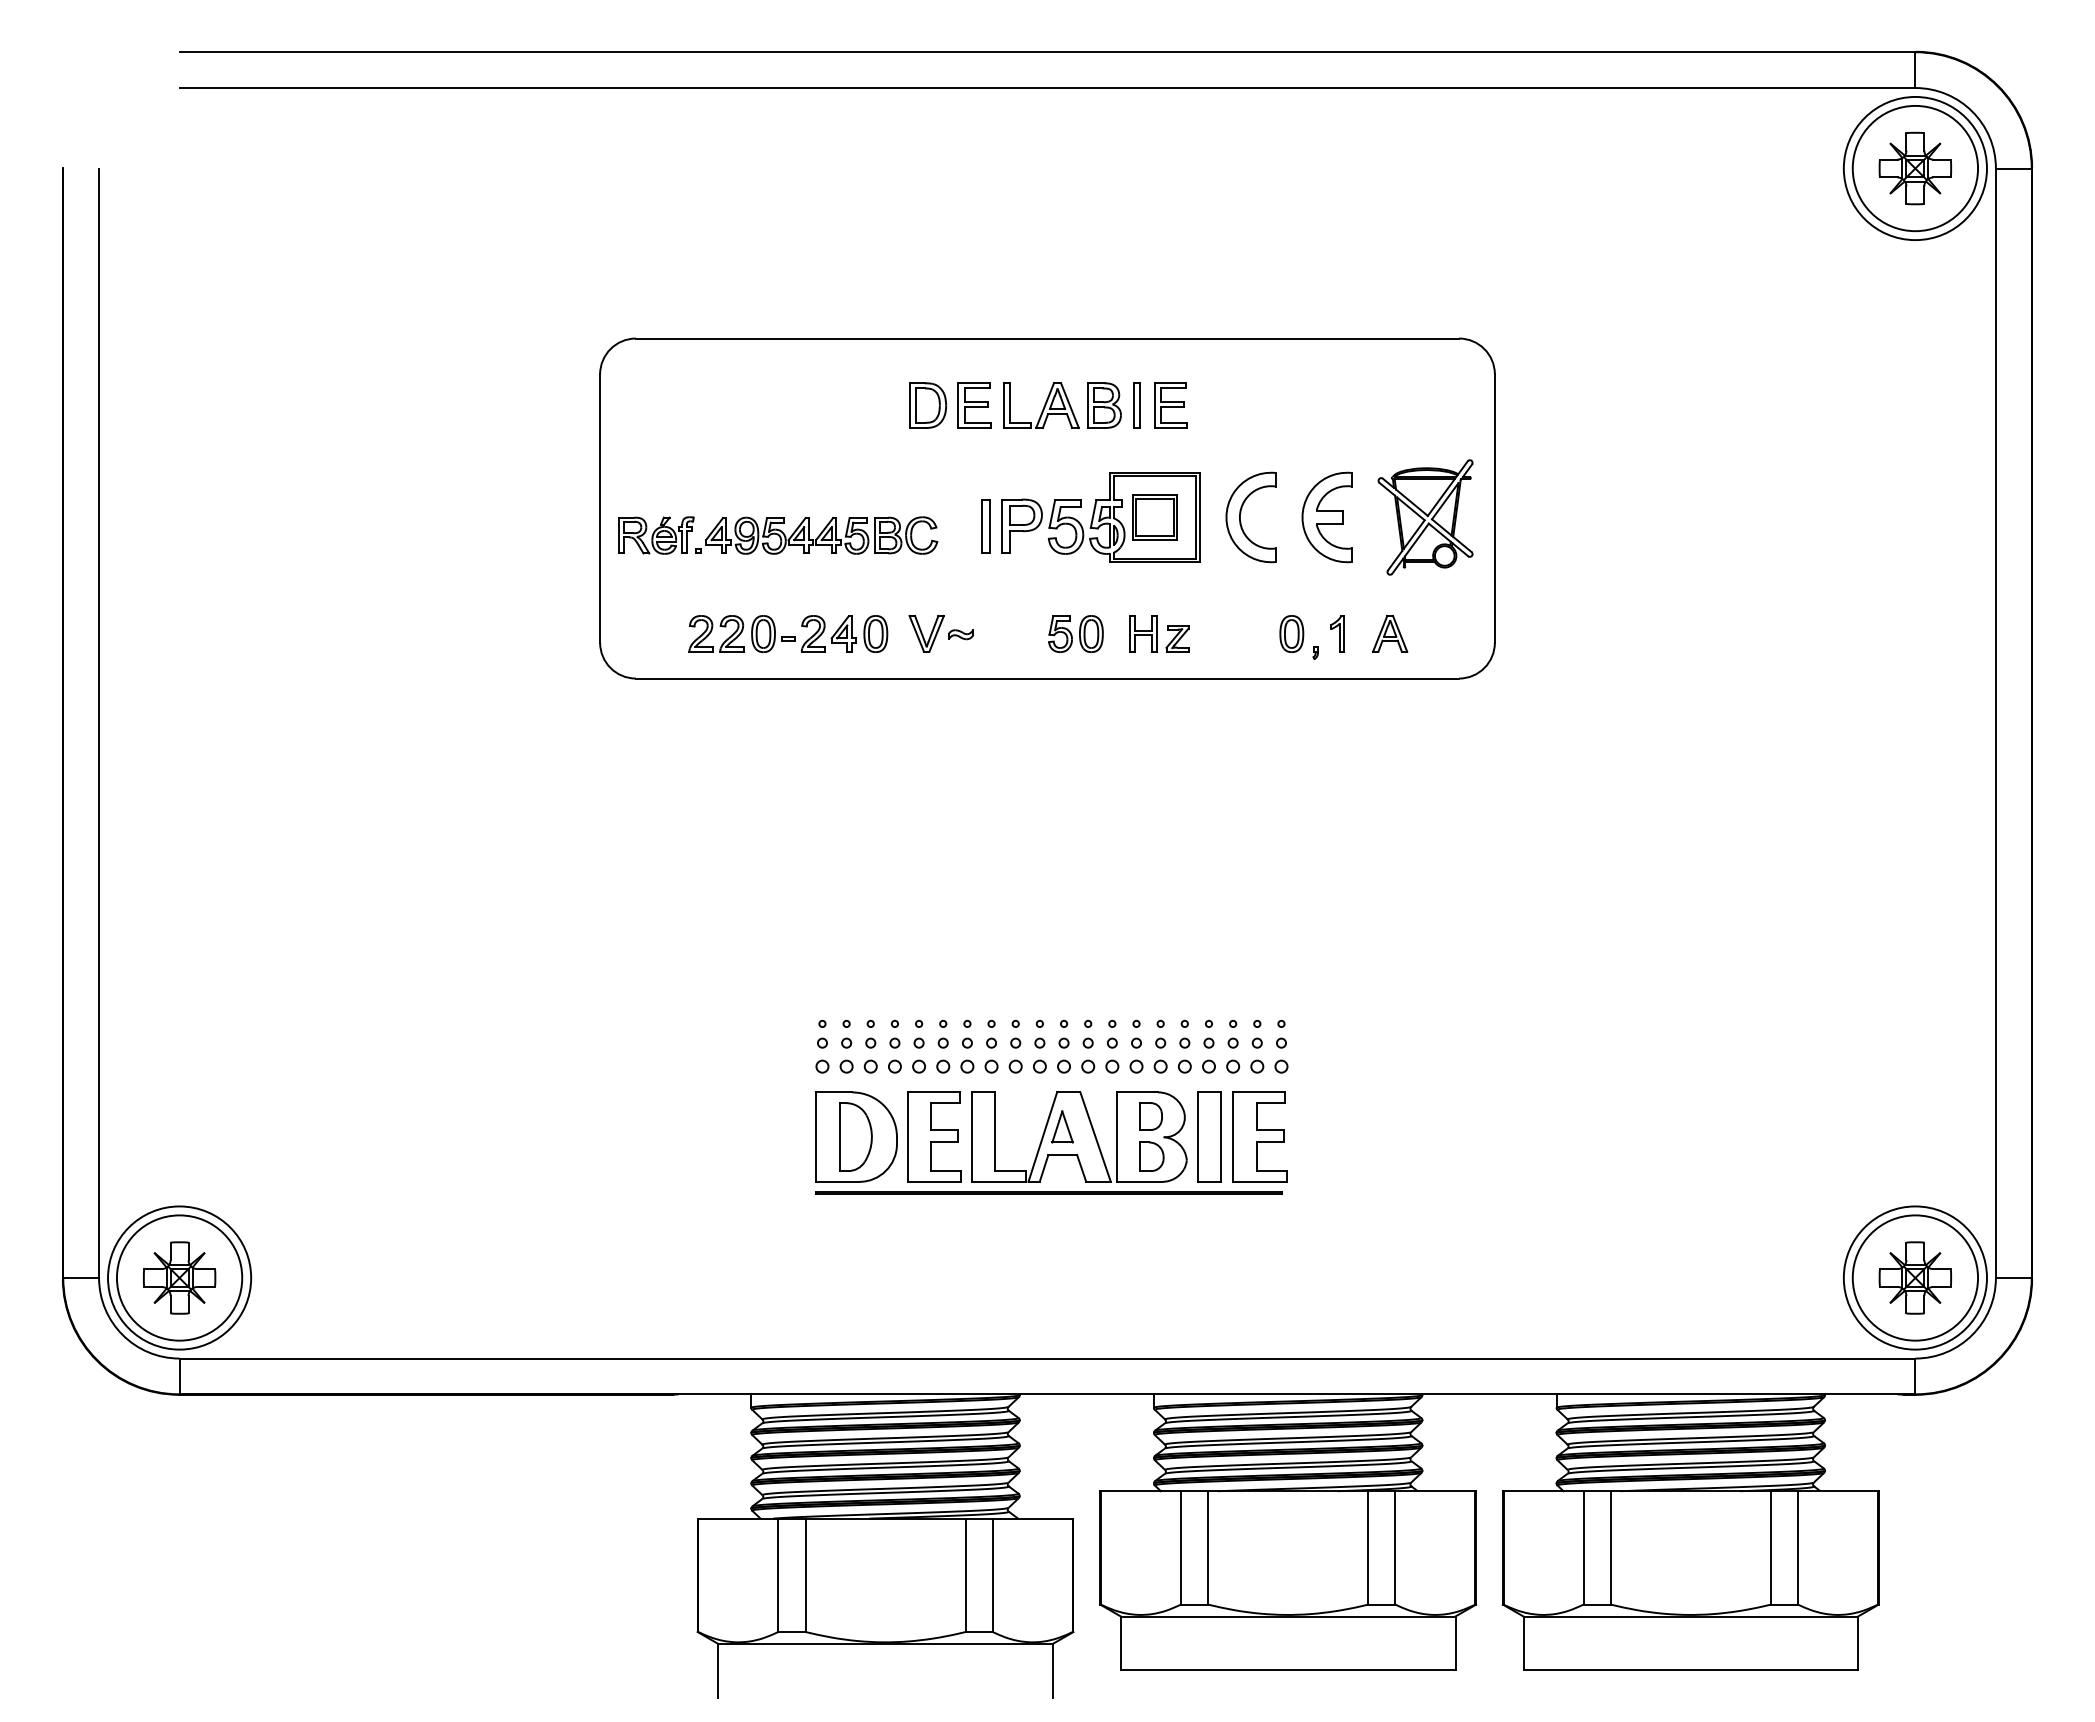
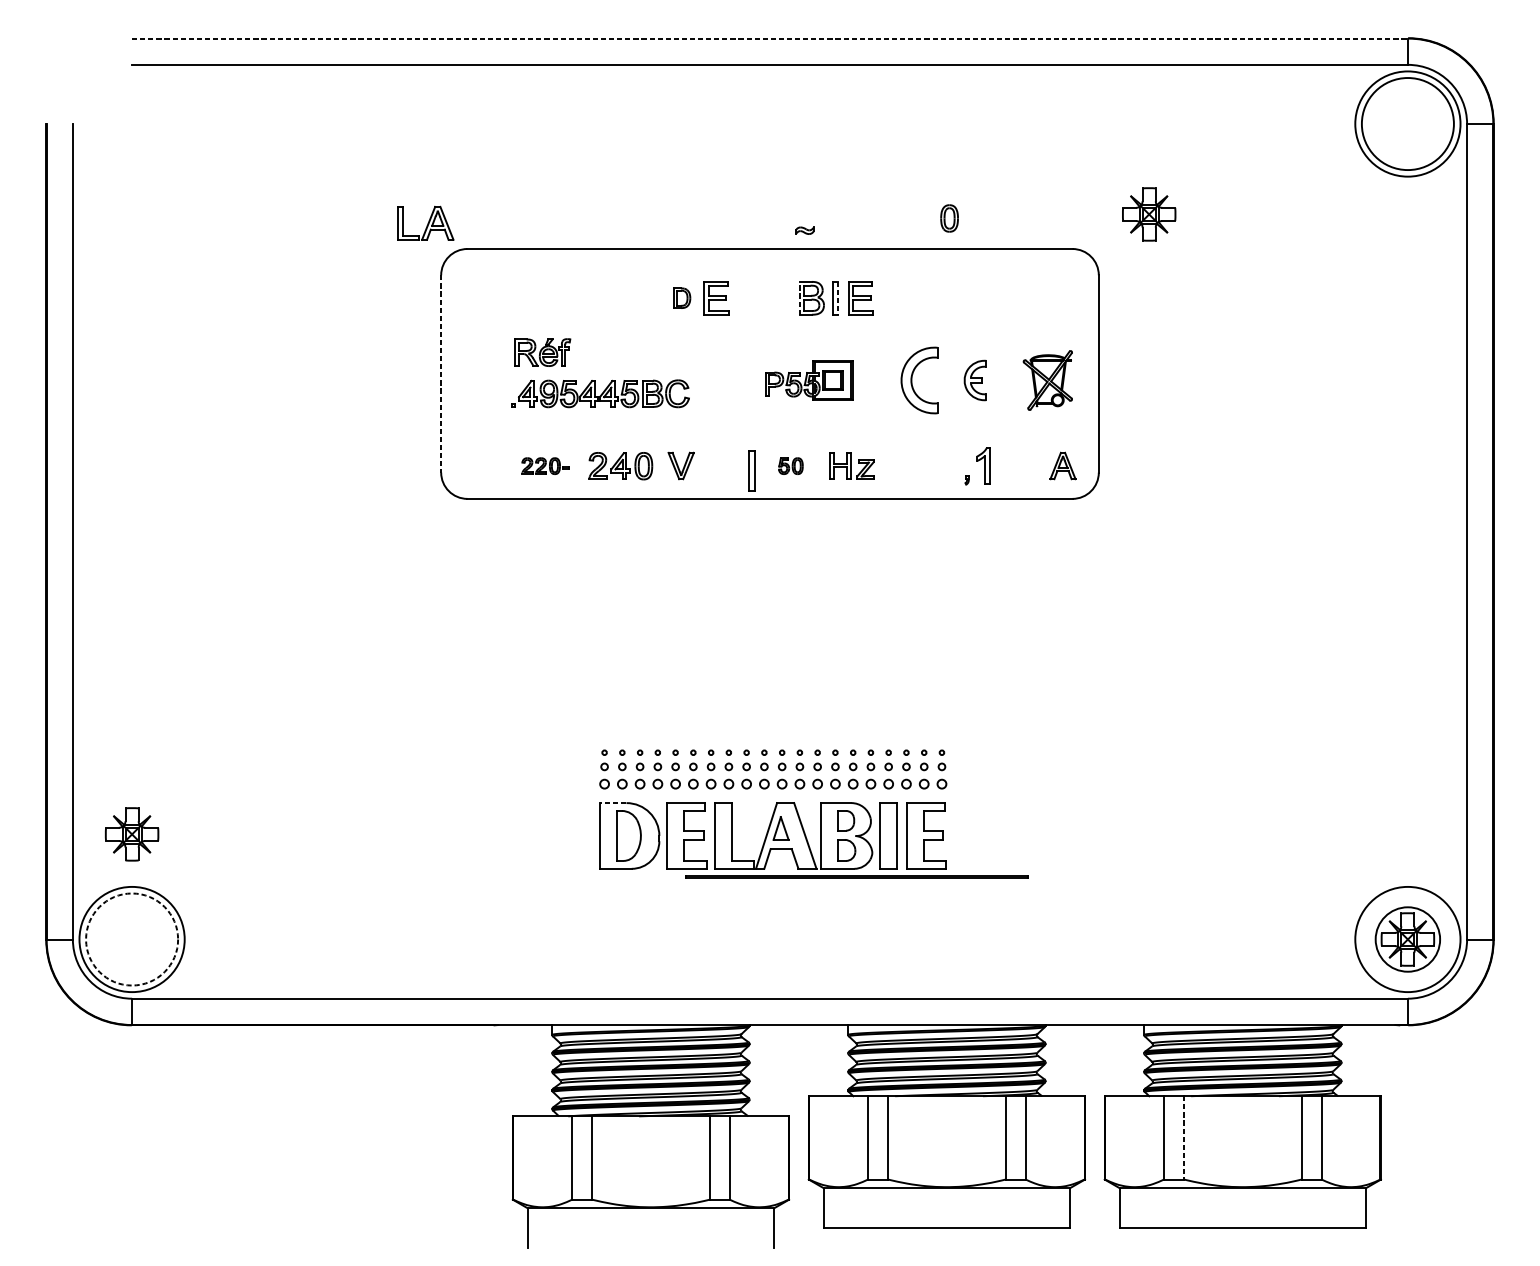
line: (1047, 52) -> (770, 38), solid -> dashed
part: (1914, 168) -> (1148, 214), moved
part: (928, 405) -> (682, 298), size x0.6
part: (1041, 405) -> (426, 223), moved
line: (1087, 405) -> (799, 298), solid -> dashed
line: (1140, 406) -> (838, 298), solid -> dashed
line: (600, 509) -> (441, 374), solid -> dashed
part: (1100, 517) -> (808, 380), size x0.6
part: (1326, 517) -> (975, 380), size x0.6
part: (1425, 517) -> (1047, 380), size x0.7
part: (985, 526) -> (751, 470), moved
part: (656, 535) -> (542, 352), moved
part: (741, 633) -> (545, 465), size x0.6
part: (1075, 633) -> (790, 465), size x0.6
part: (1291, 633) -> (949, 218), moved
part: (1337, 633) -> (983, 465), size x1.4
part: (1390, 633) -> (1063, 465), moved
part: (960, 634) -> (804, 230), moved
line: (834, 1092) -> (613, 803), solid -> dashed
line: (1048, 1192) -> (856, 876), moved
circle: (179, 1277) -> (132, 939), solid -> dashed
part: (179, 1277) -> (132, 834), moved
circle: (1915, 1277) -> (1407, 939), size x0.7
line: (1610, 1547) -> (1183, 1137), solid -> dashed

